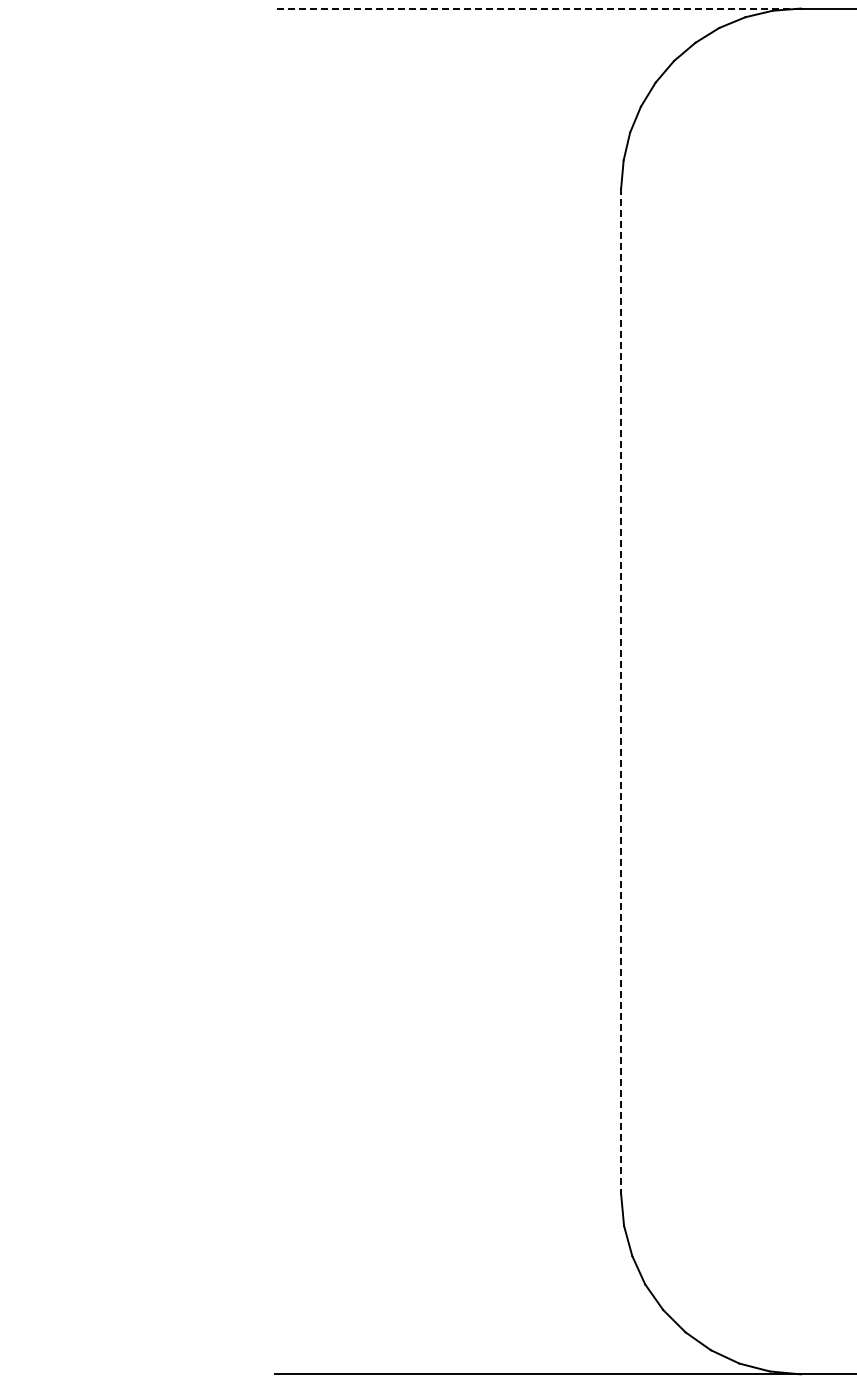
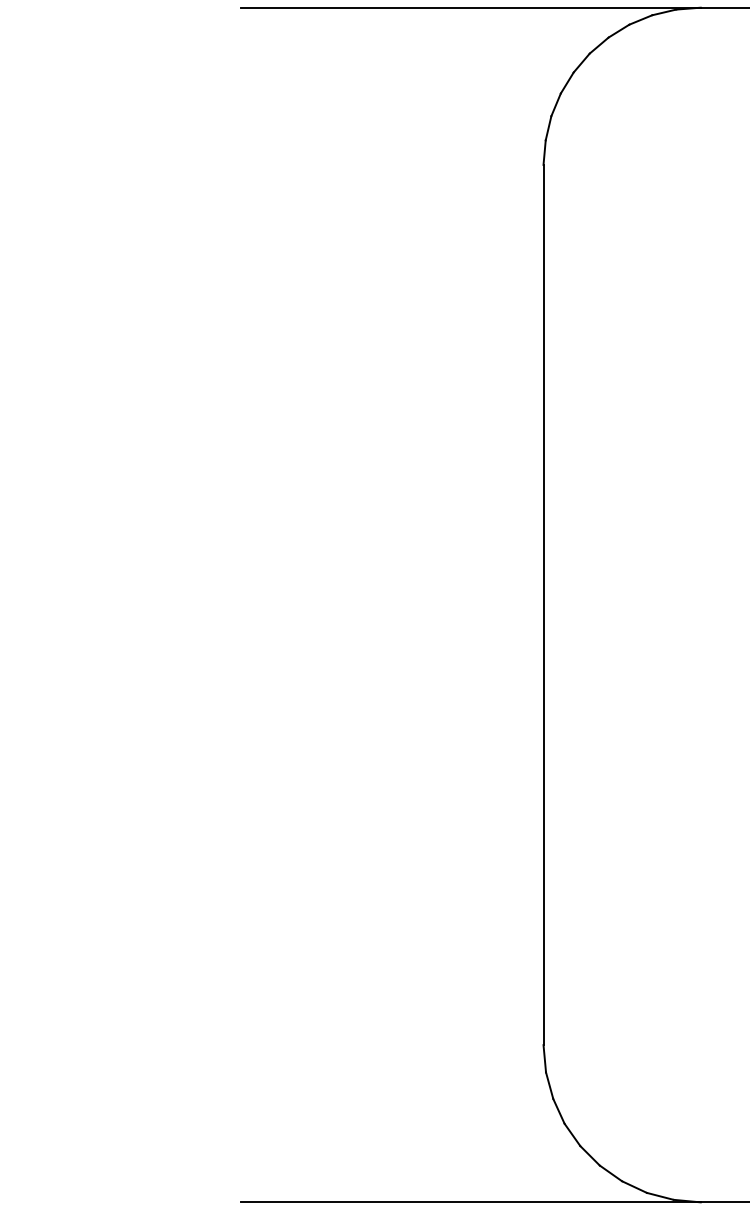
line: (538, 8) -> (471, 7), dashed -> solid
line: (621, 691) -> (543, 605), dashed -> solid

